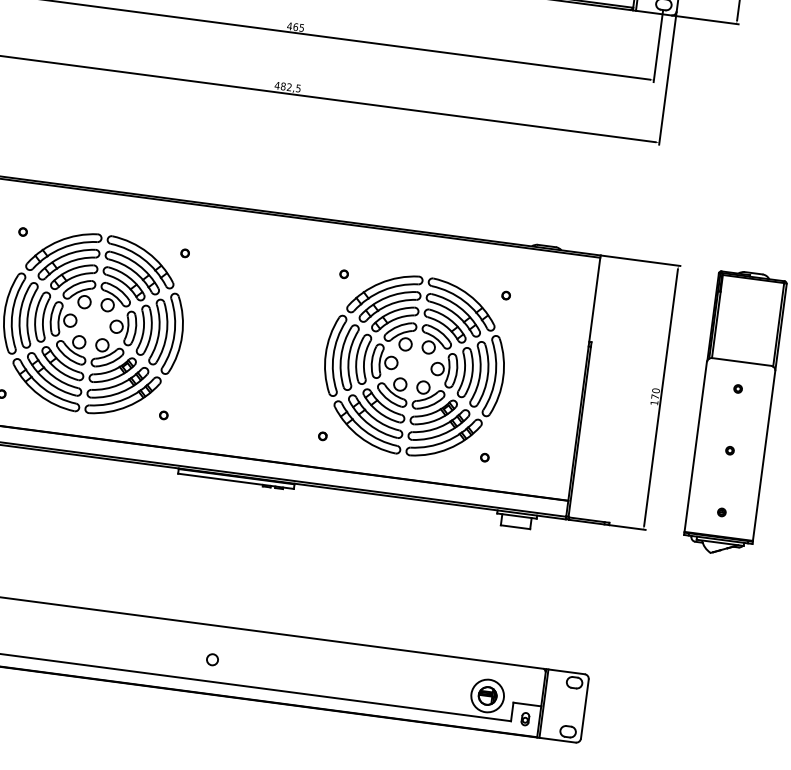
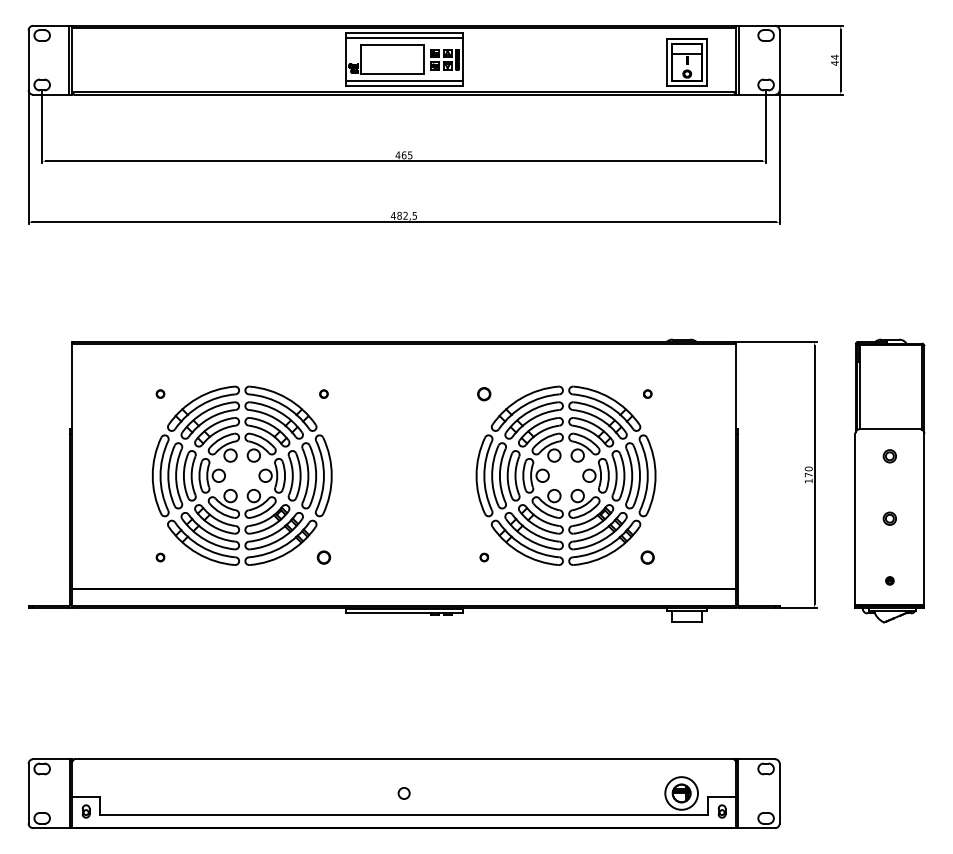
part: (344, 273) -> (484, 393), size x1.6
part: (737, 389) -> (889, 456), size x1.6
part: (163, 415) -> (323, 557), size x1.6
part: (729, 450) -> (889, 518), size x1.6
part: (484, 457) -> (647, 557), size x1.6

